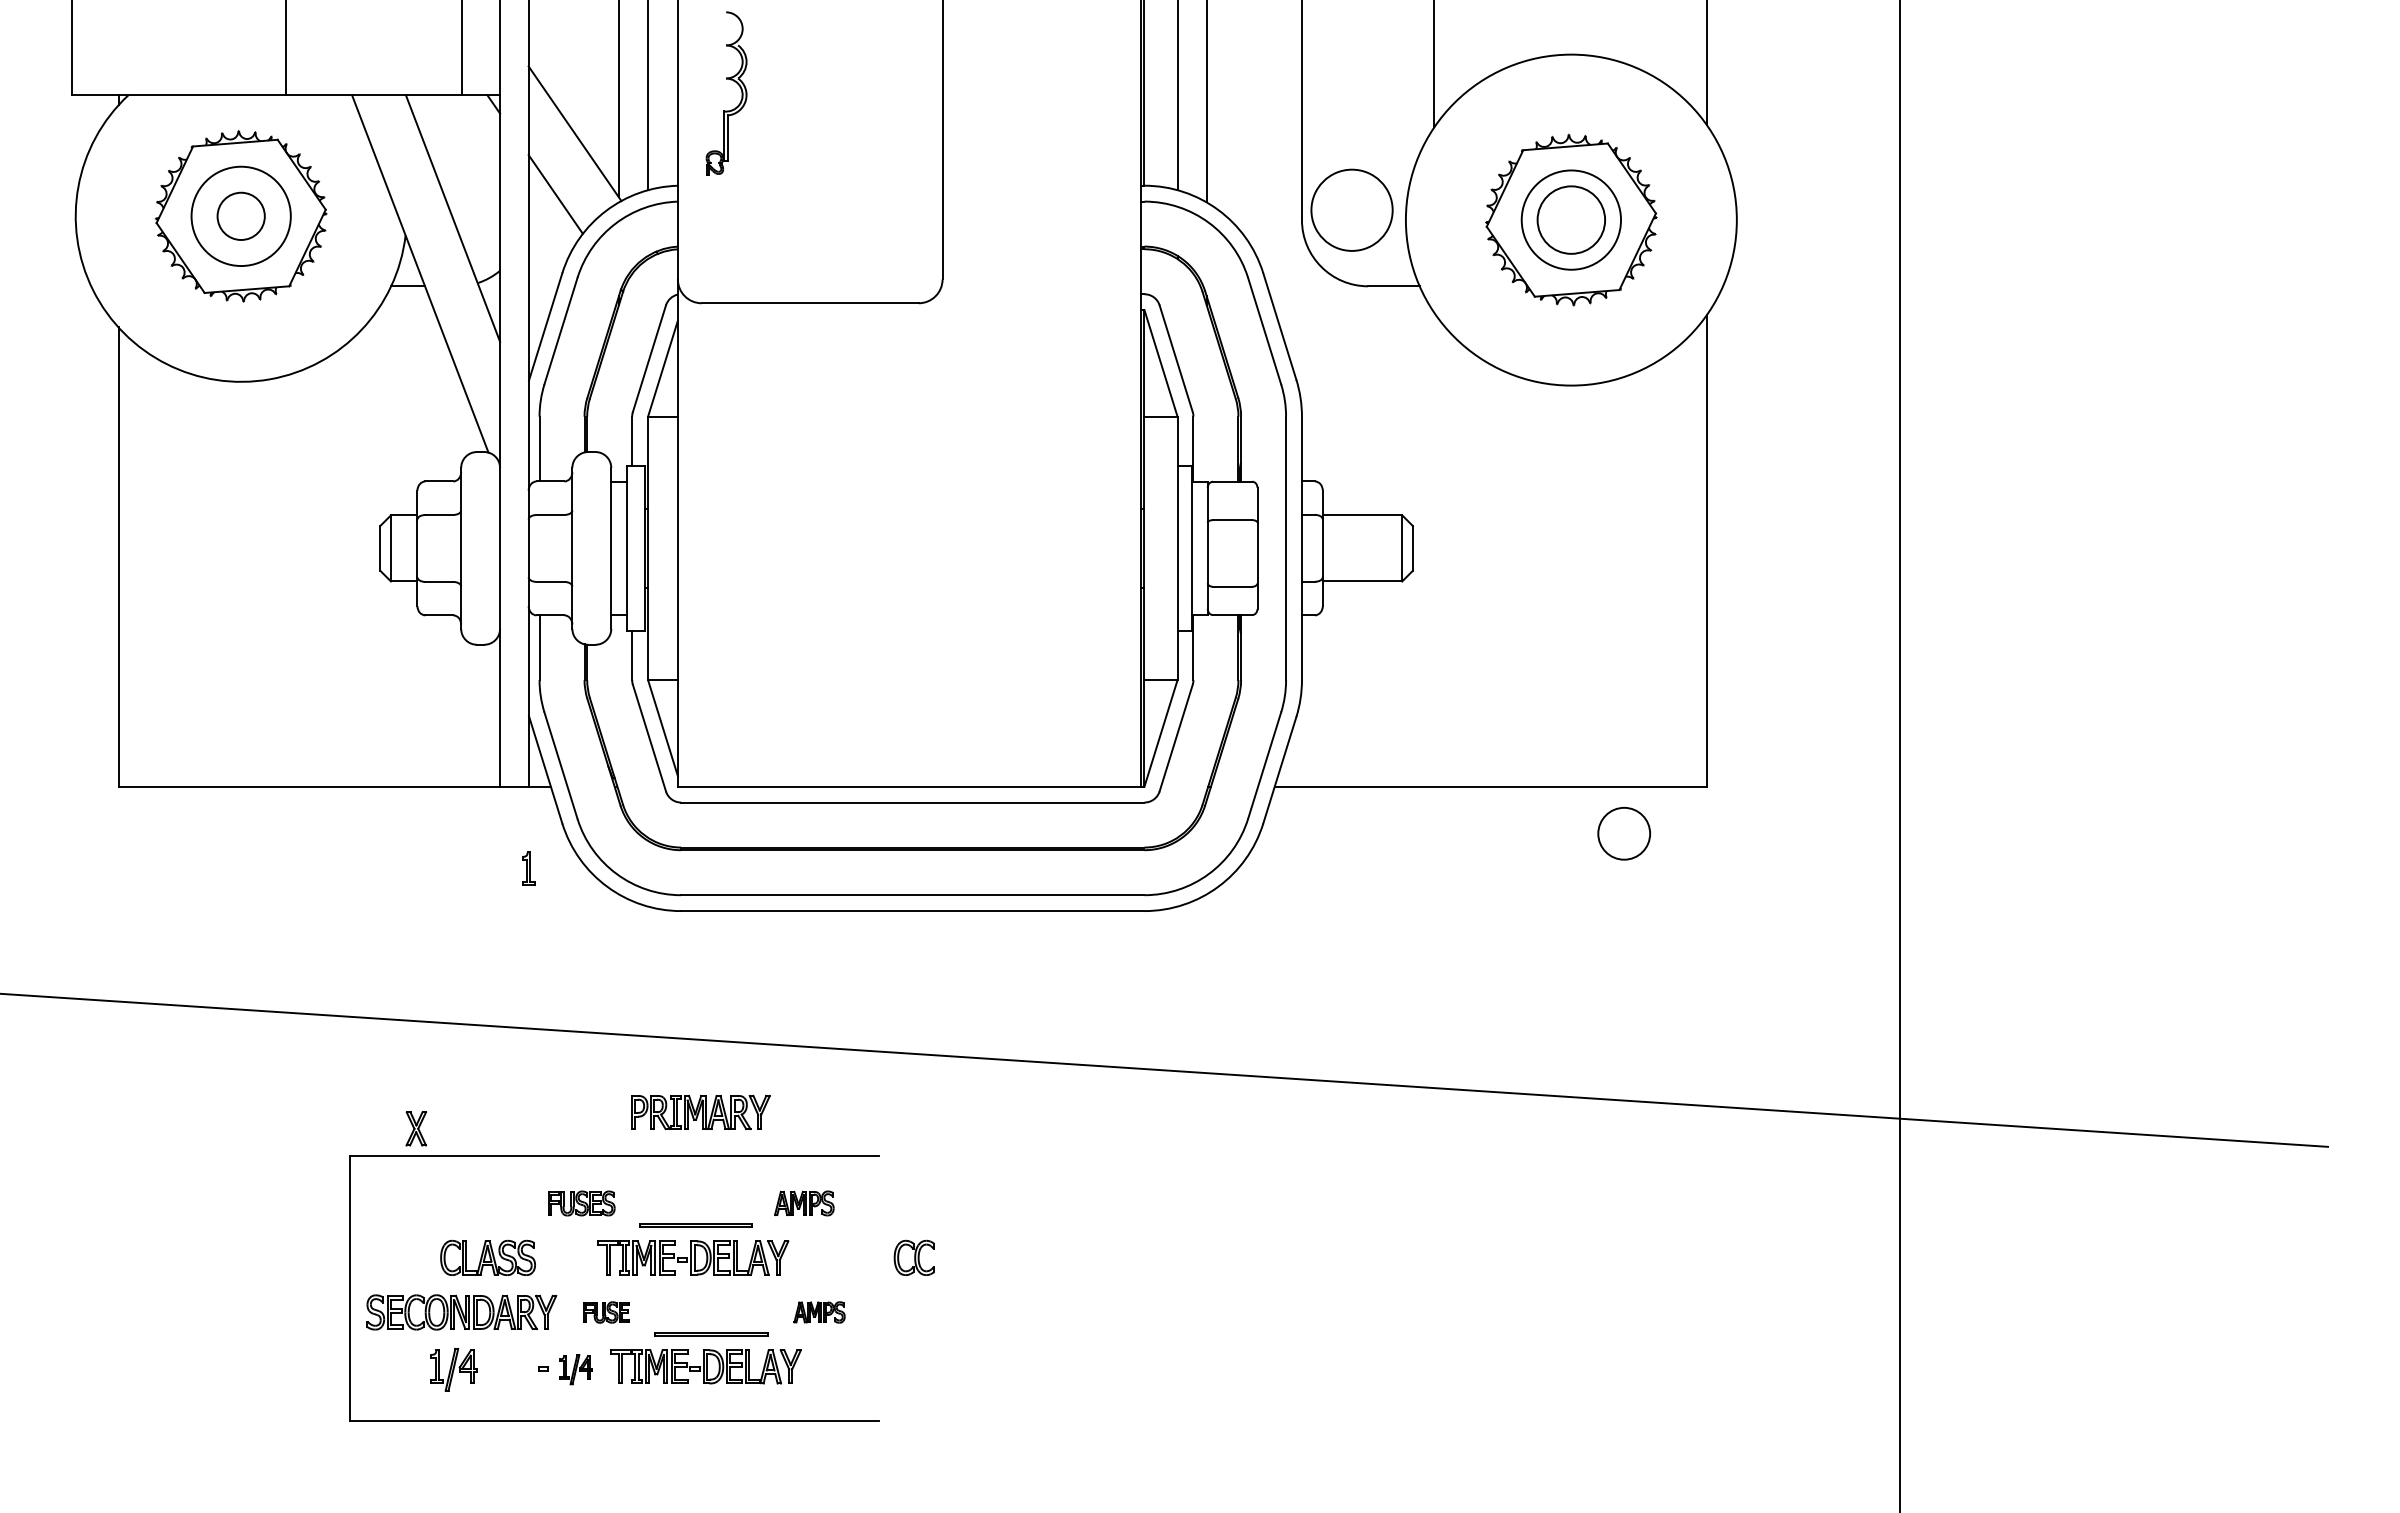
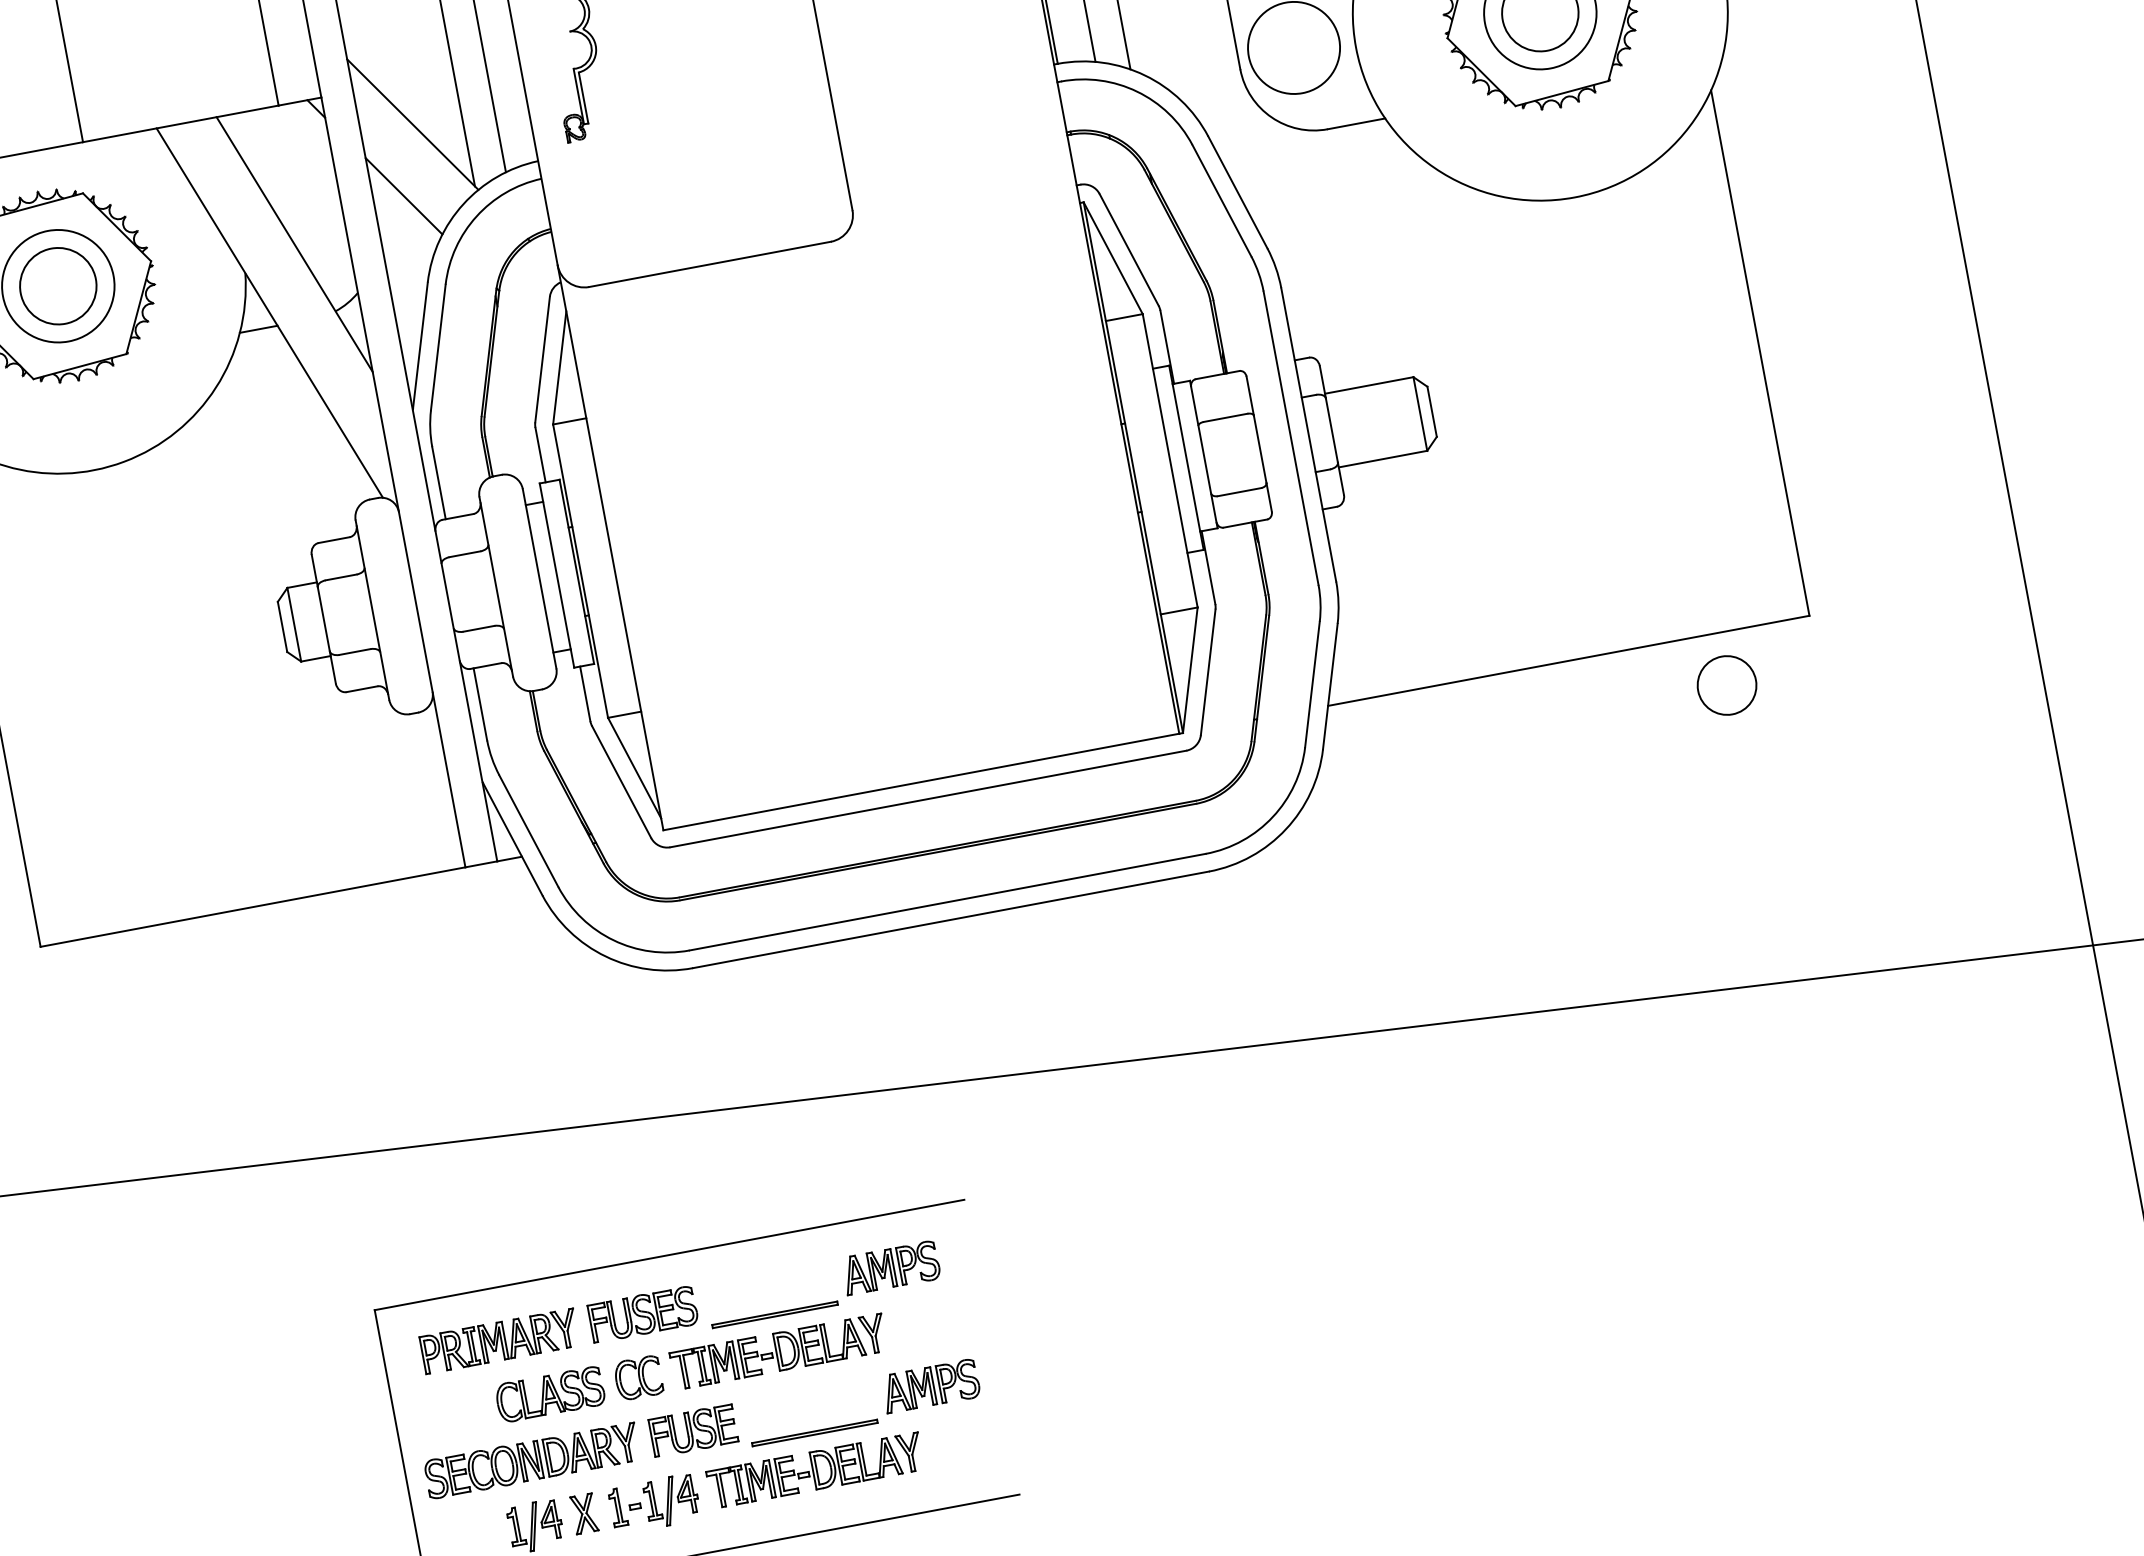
circle: (240, 216) -> (57, 286), size x1.43
part: (528, 868) -> (617, 1507), moved
part: (700, 1112) -> (499, 1341), moved
part: (415, 1128) -> (583, 1513), moved
part: (581, 1203) -> (642, 1314), size x1.43
part: (804, 1203) -> (891, 1268), size x1.43
part: (913, 1257) -> (637, 1377), moved
part: (606, 1312) -> (693, 1430), size x1.67
part: (819, 1312) -> (930, 1386), size x1.67
part: (576, 1369) -> (671, 1500), size x1.43

